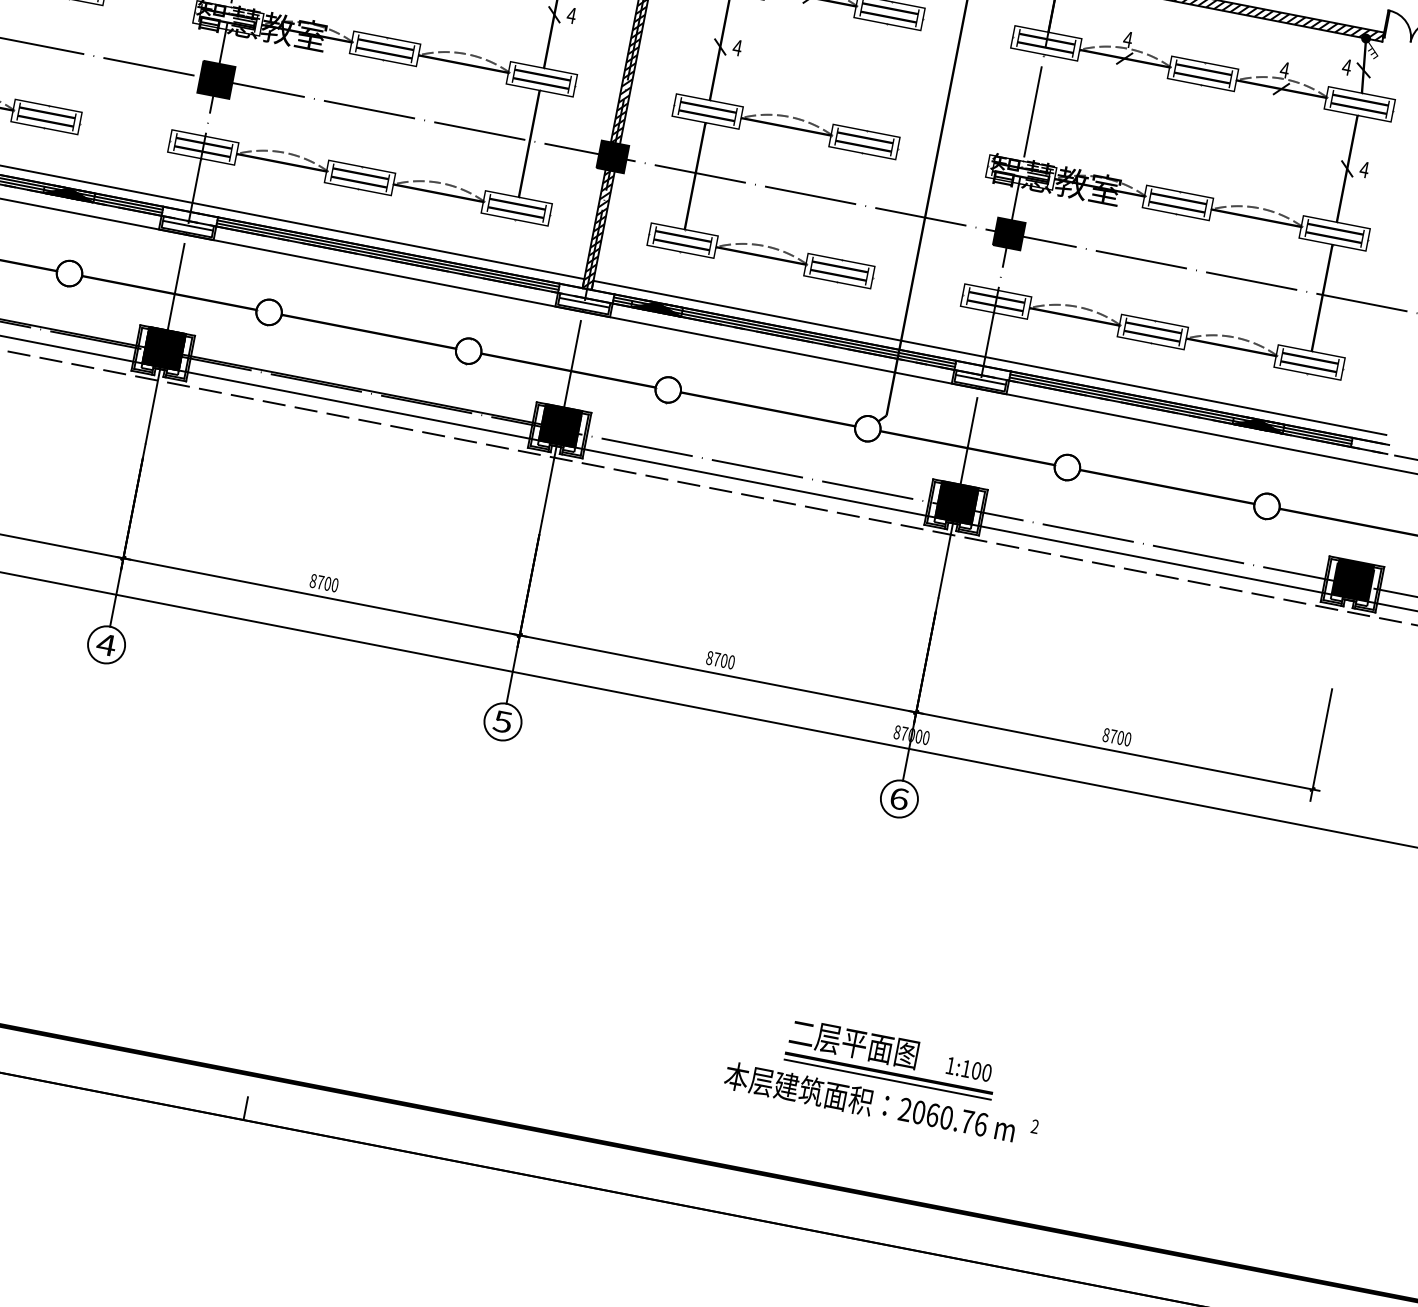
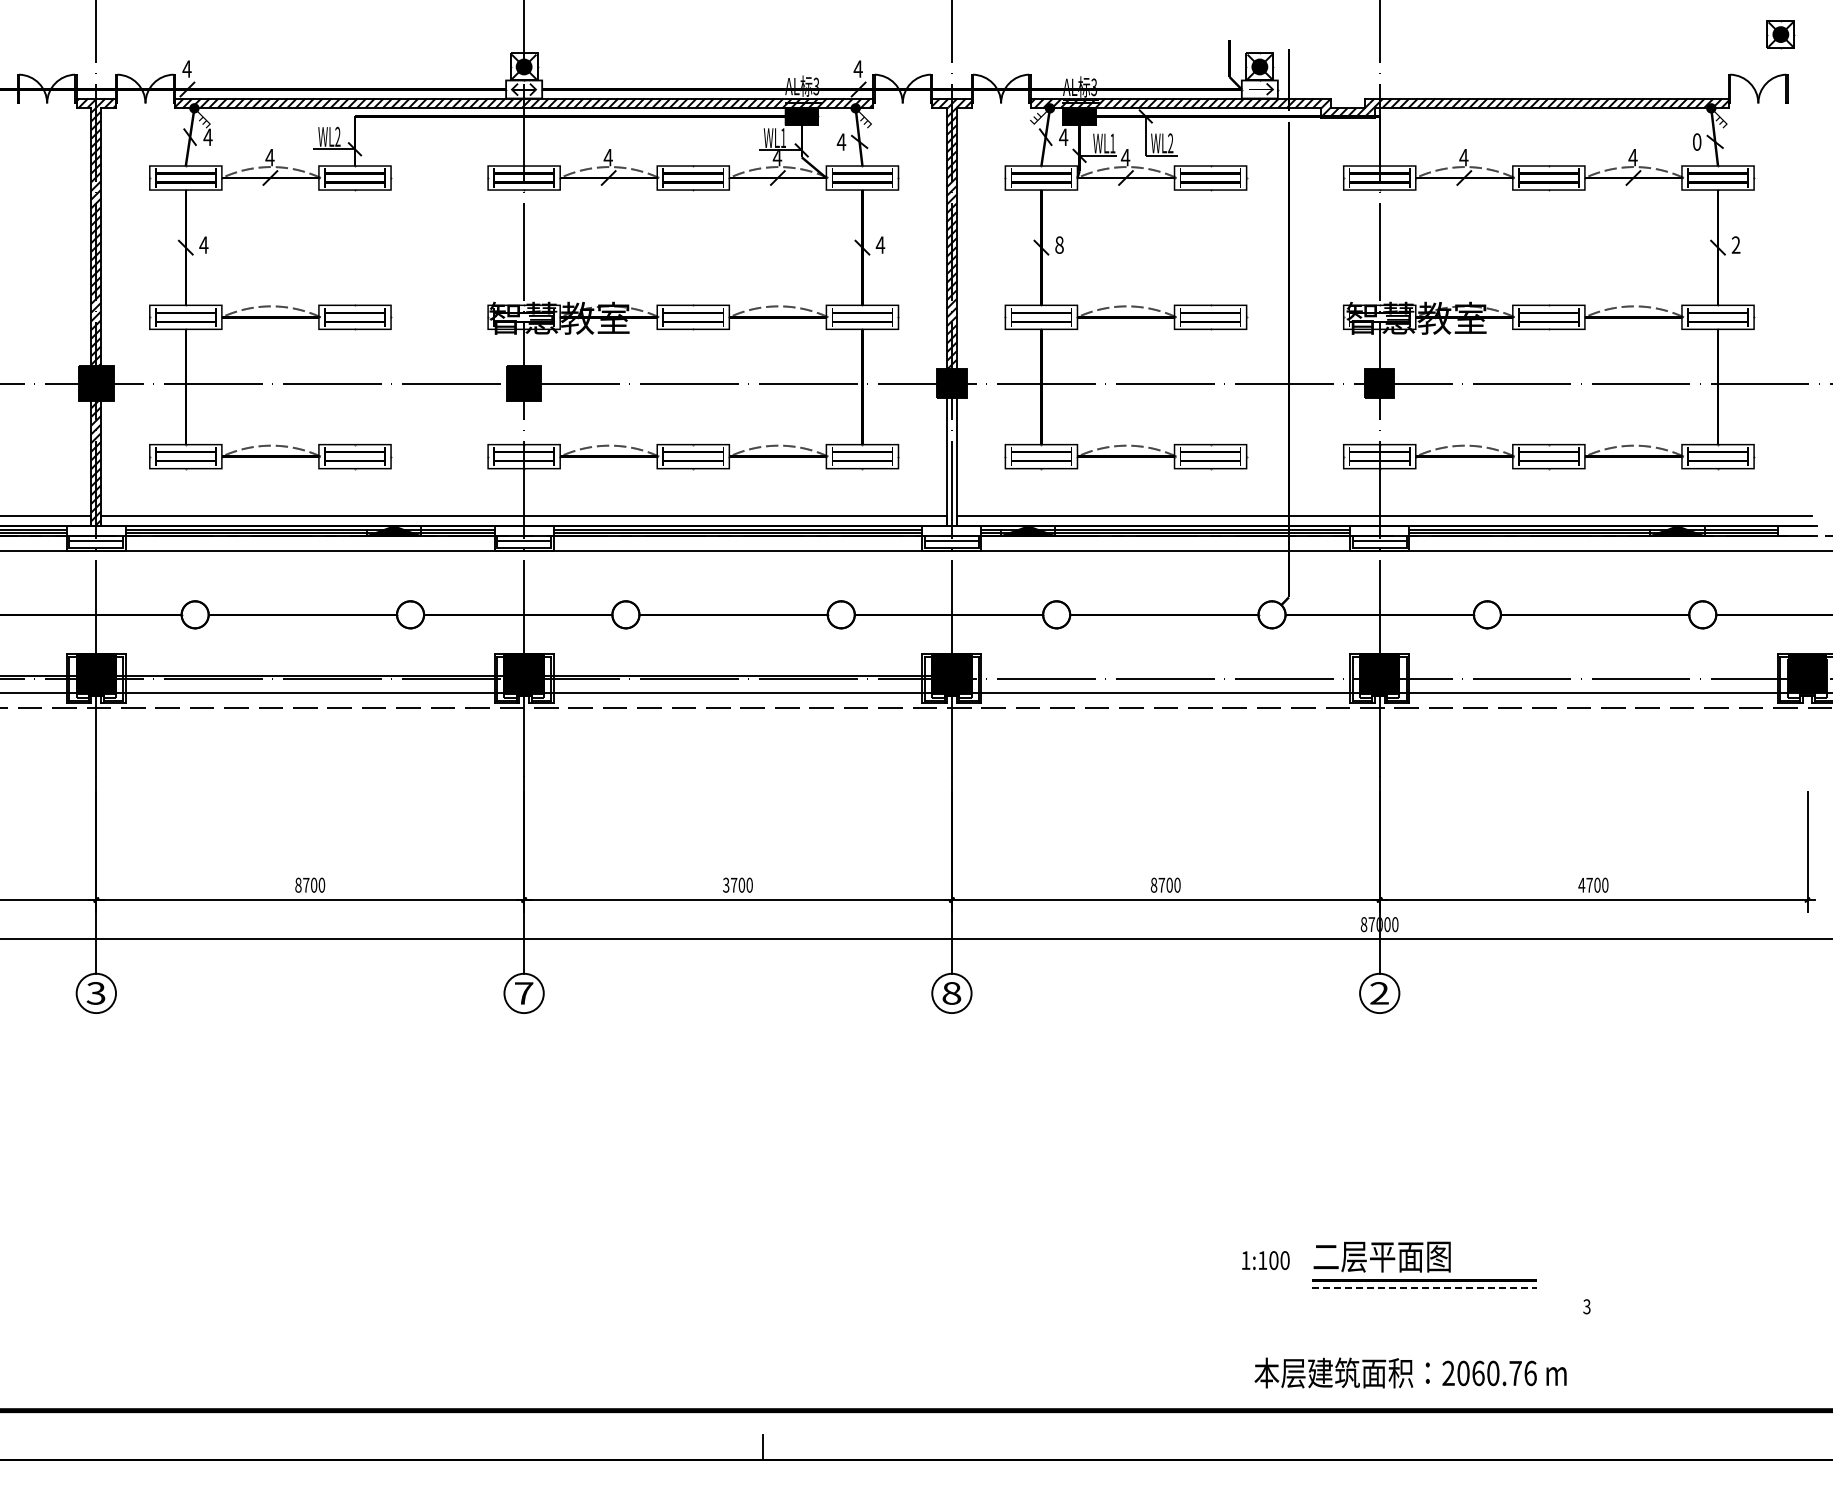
text: (737, 47) -> (1059, 244), 4 -> 8
text: (1346, 66) -> (1696, 141), 4 -> 0
text: (1364, 169) -> (1735, 244), 4 -> 2
hatch: (598, 229) -> (951, 462), removed
text: (313, 580) -> (726, 884), 8700 -> 3700
text: (105, 644) -> (523, 993), 4 -> 7
text: (502, 721) -> (951, 993), 5 -> 8
text: (1106, 734) -> (1581, 884), 8700 -> 4700
text: (899, 799) -> (1379, 993), 6 -> 2
text: (968, 1069) -> (1265, 1260), moved
line: (887, 1079) -> (1424, 1287), solid -> dashed
text: (870, 1102) -> (1410, 1372), moved
text: (1034, 1126) -> (1586, 1306), 2 -> 3

